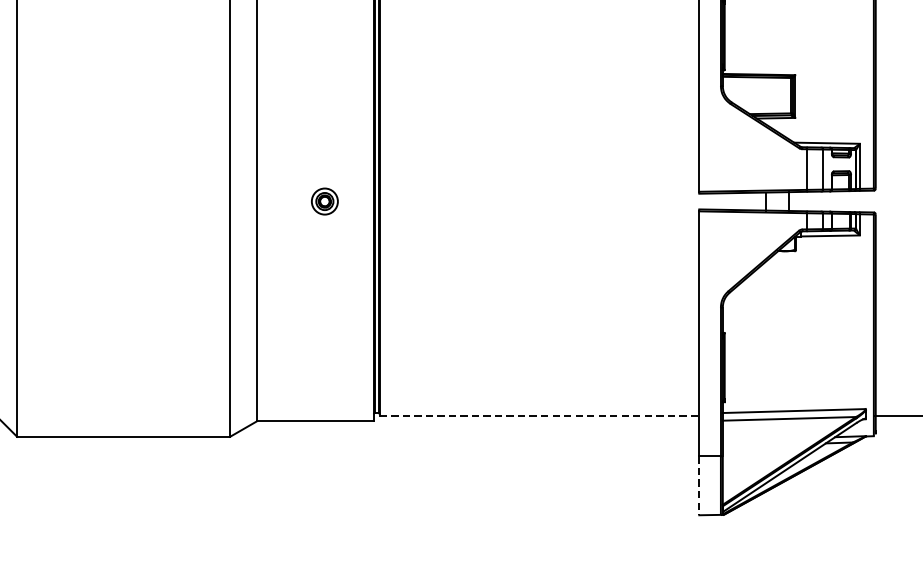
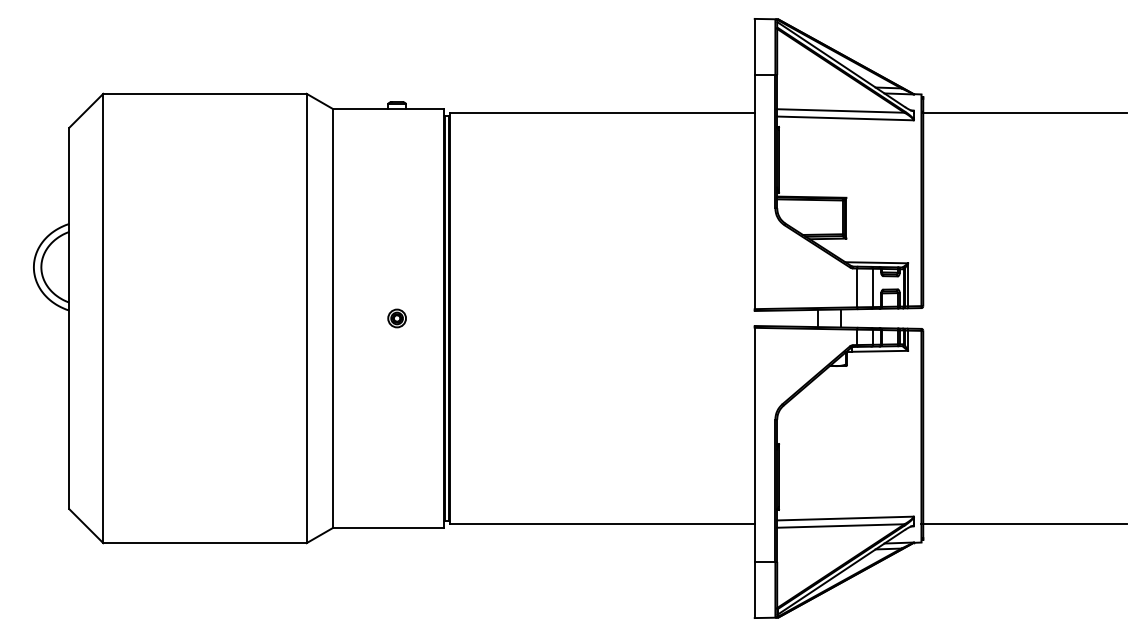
part: (324, 201) -> (396, 318), size x0.71
line: (539, 416) -> (602, 523), dashed -> solid
line: (699, 486) -> (754, 590), dashed -> solid

